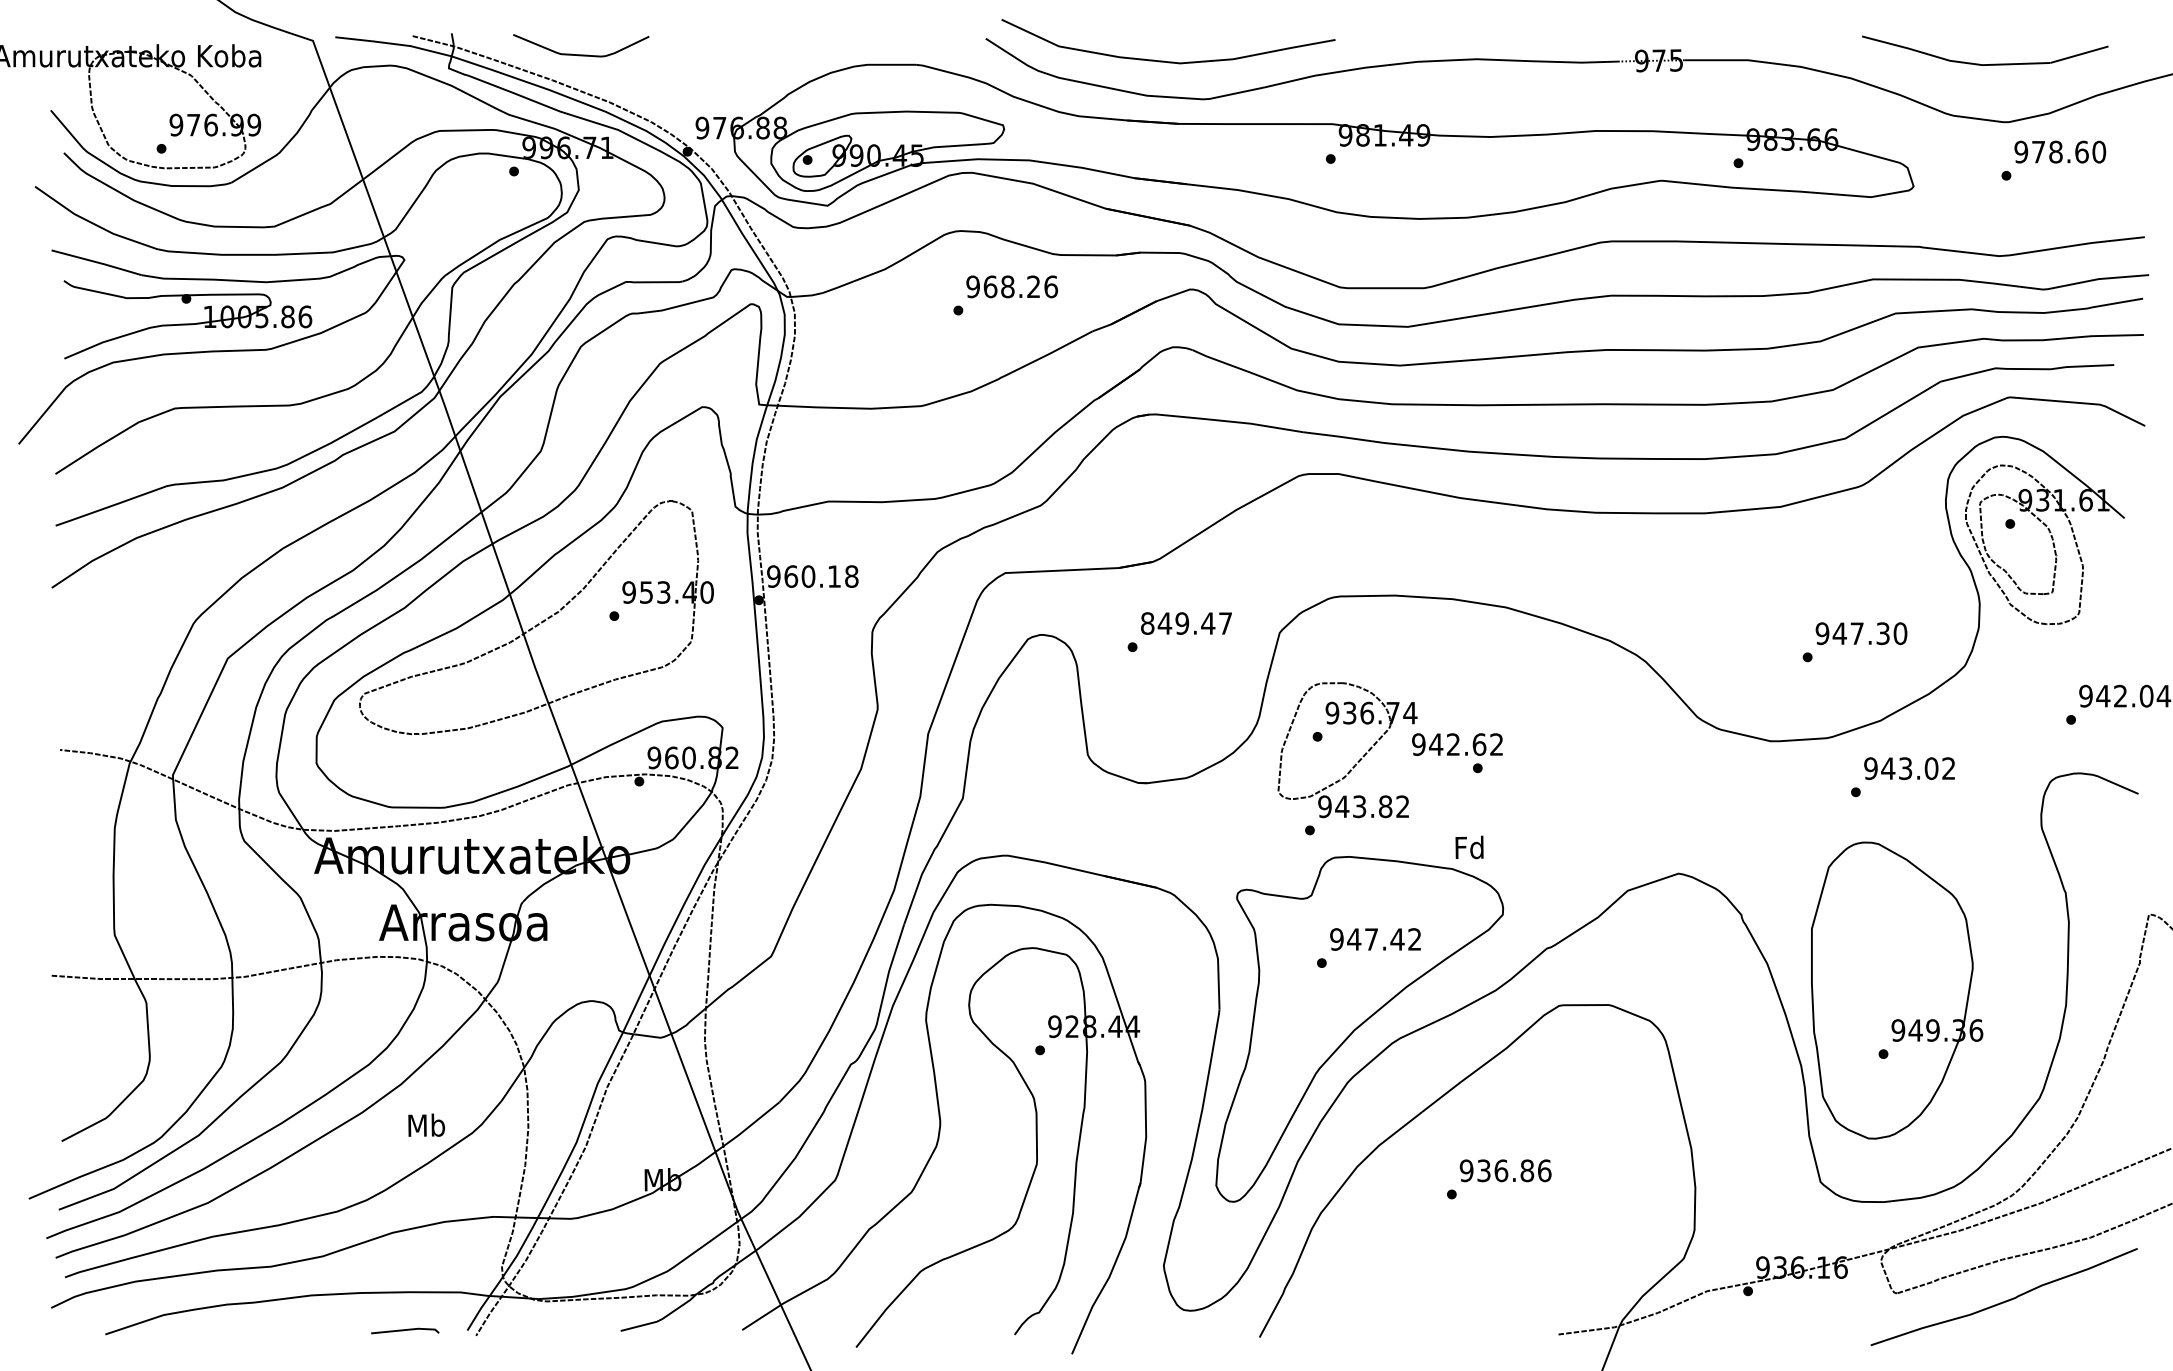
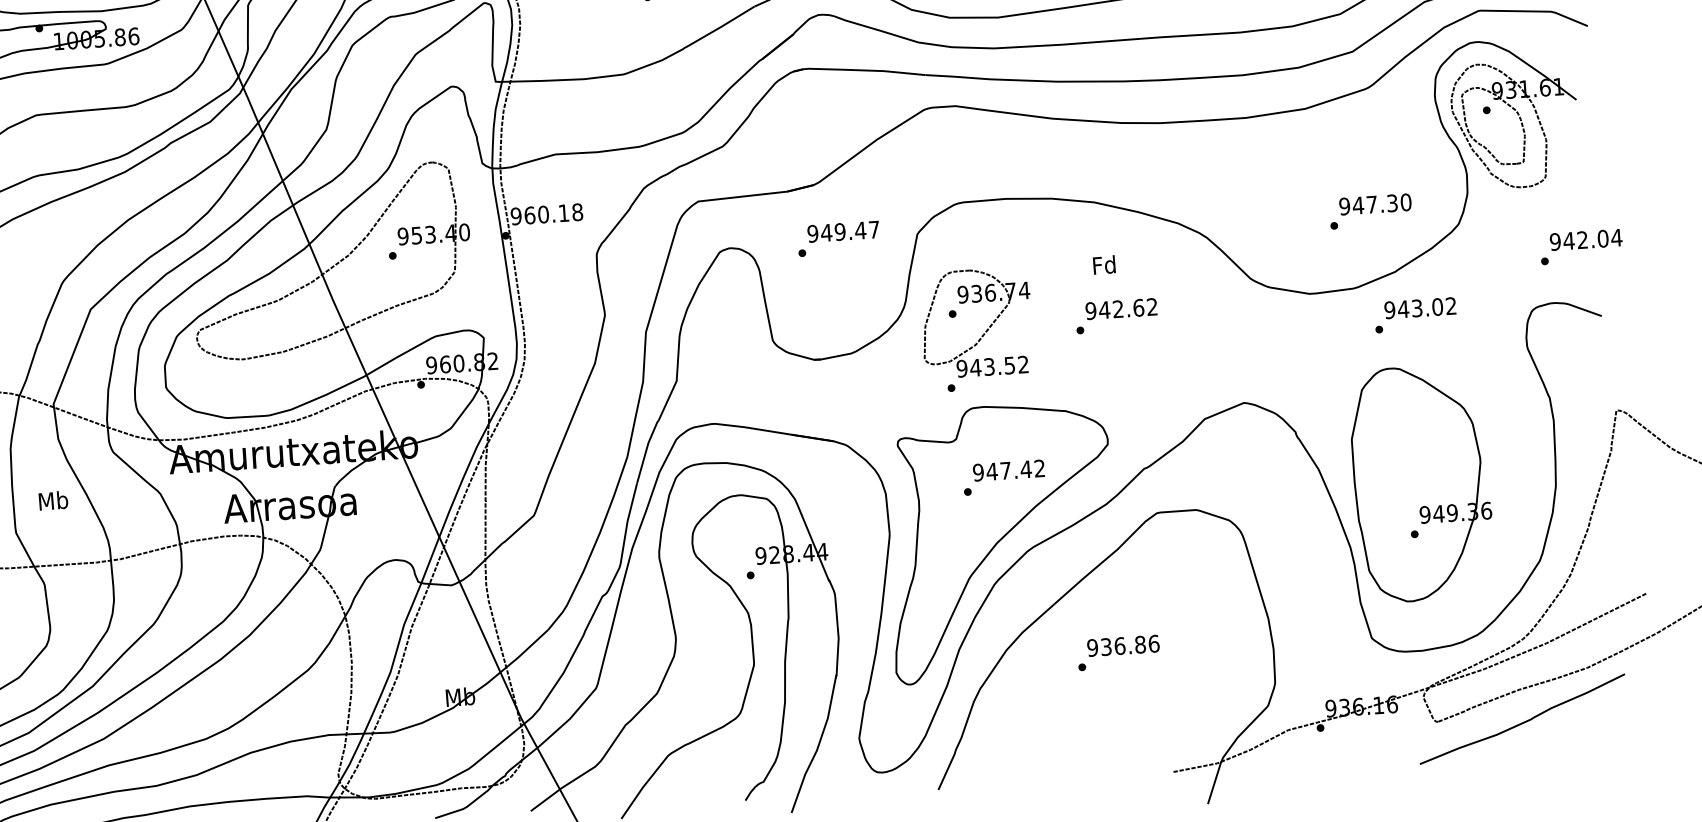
text: (1147, 623) -> (812, 233), 849.47 -> 949.47
text: (1457, 744) -> (1121, 308), moved
text: (1385, 806) -> (1009, 365), 943.82 -> 943.52
text: (1469, 847) -> (1104, 265), moved
text: (426, 1124) -> (53, 500), moved

